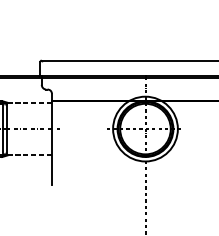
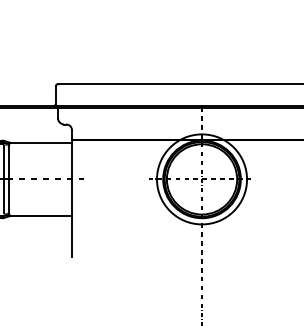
line: (29, 102) -> (41, 142), dashed -> solid
line: (29, 155) -> (41, 216), dashed -> solid

